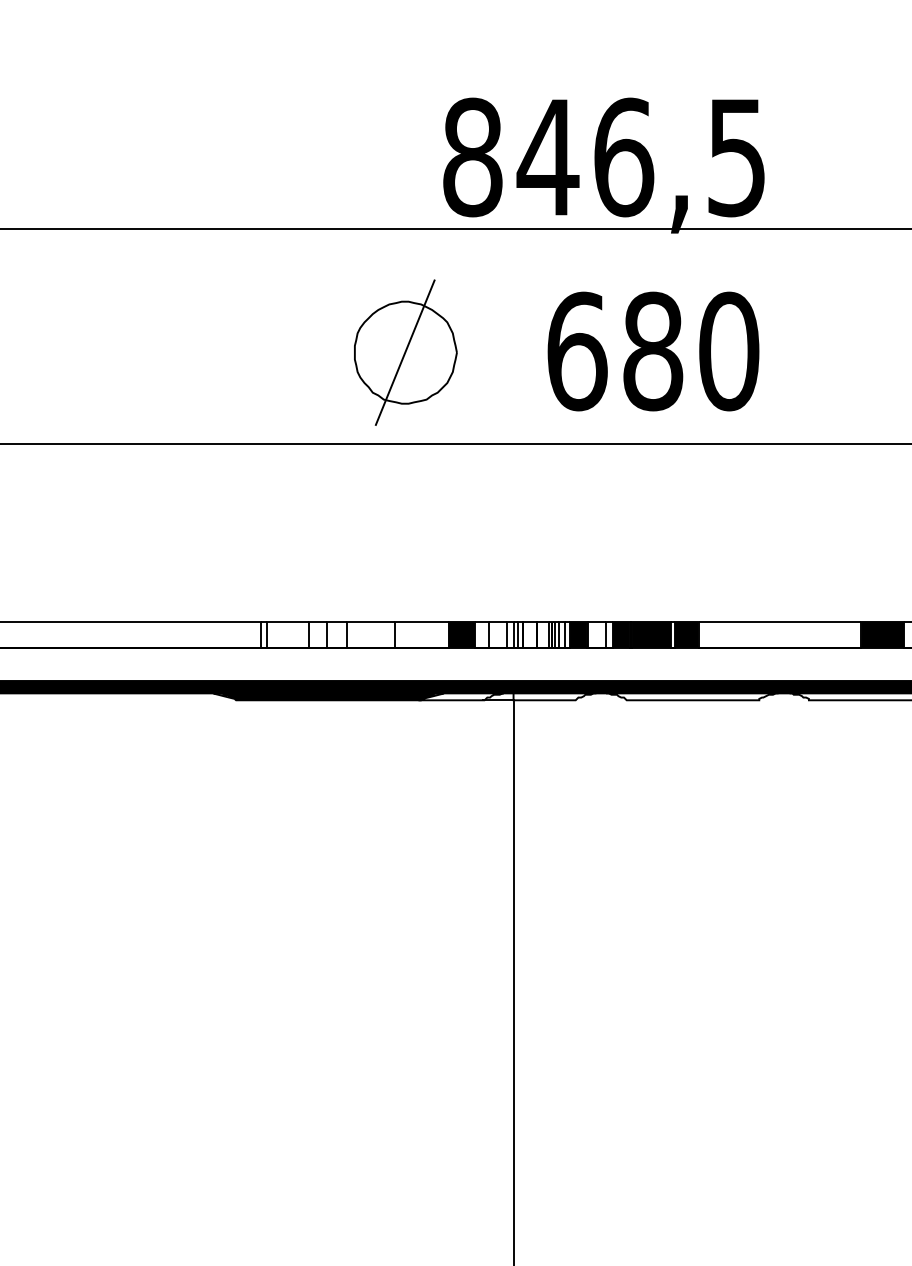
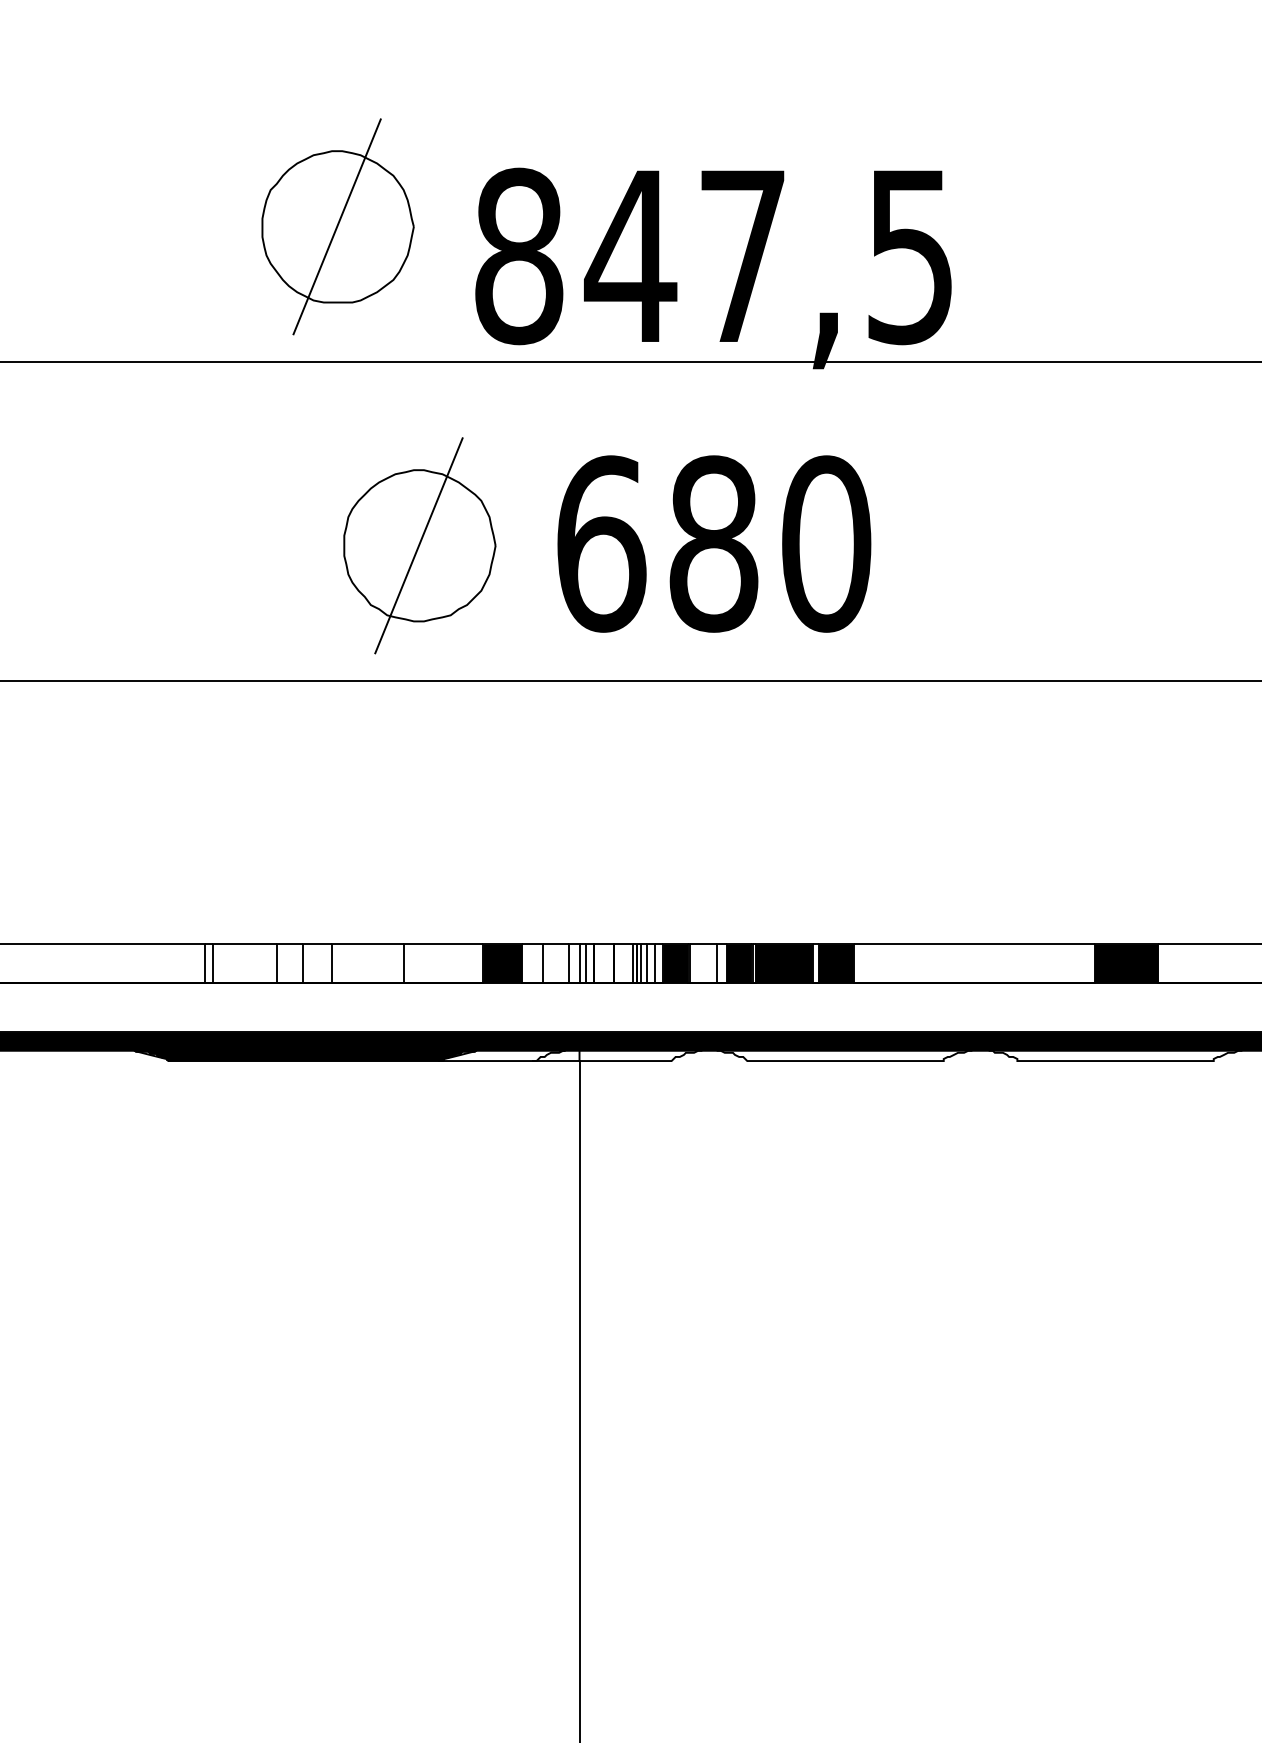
part: (350, 137) -> (337, 226), added
text: (624, 157) -> (743, 256), 846,5 -> 847,5
text: (653, 351) -> (714, 544), moved

